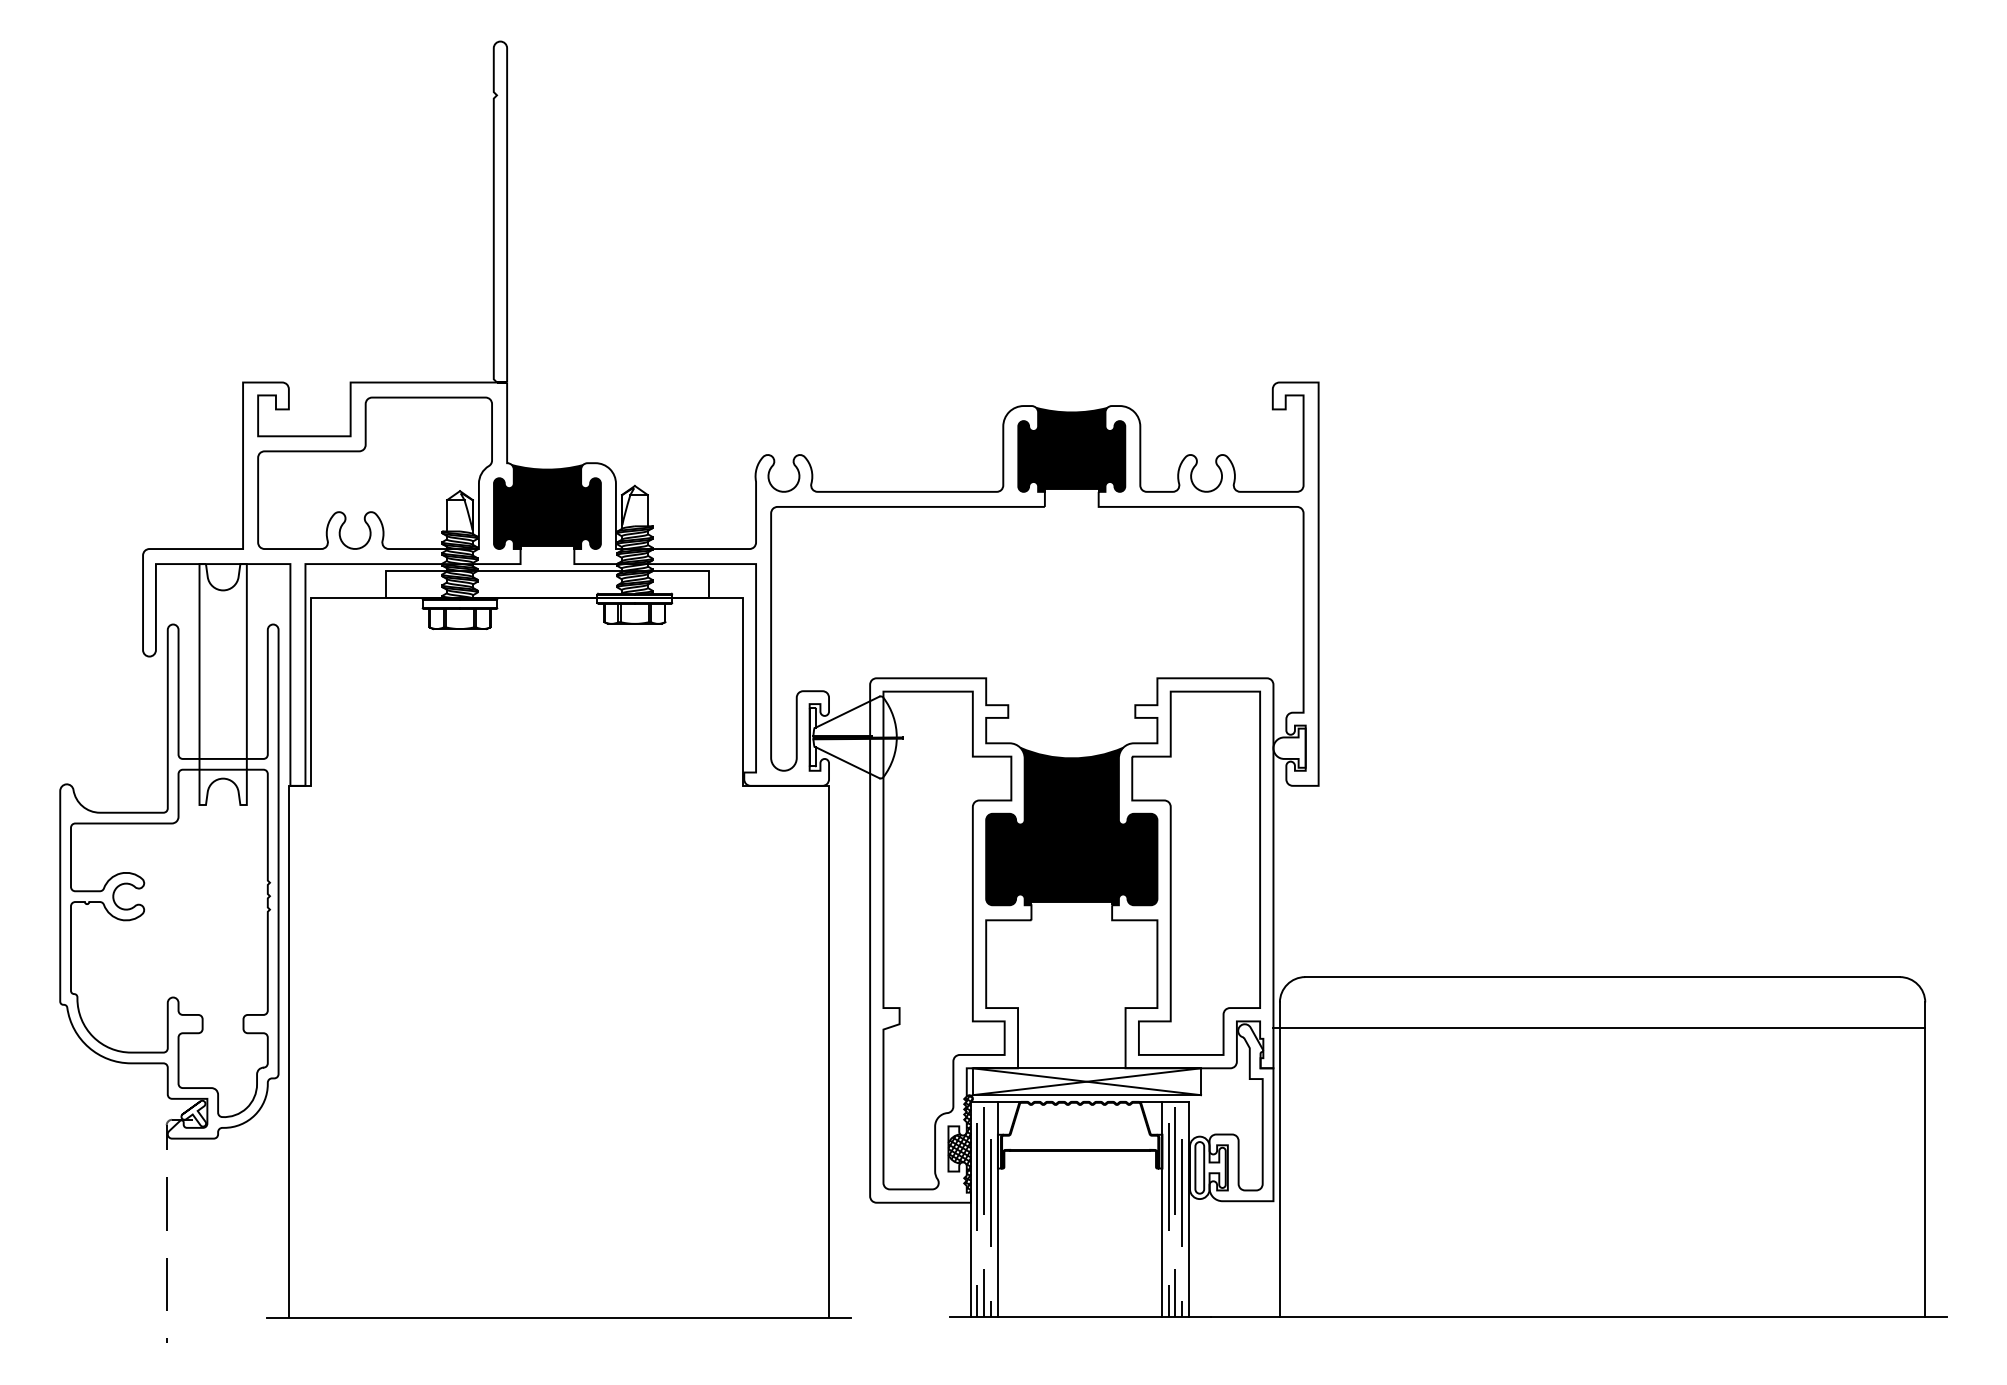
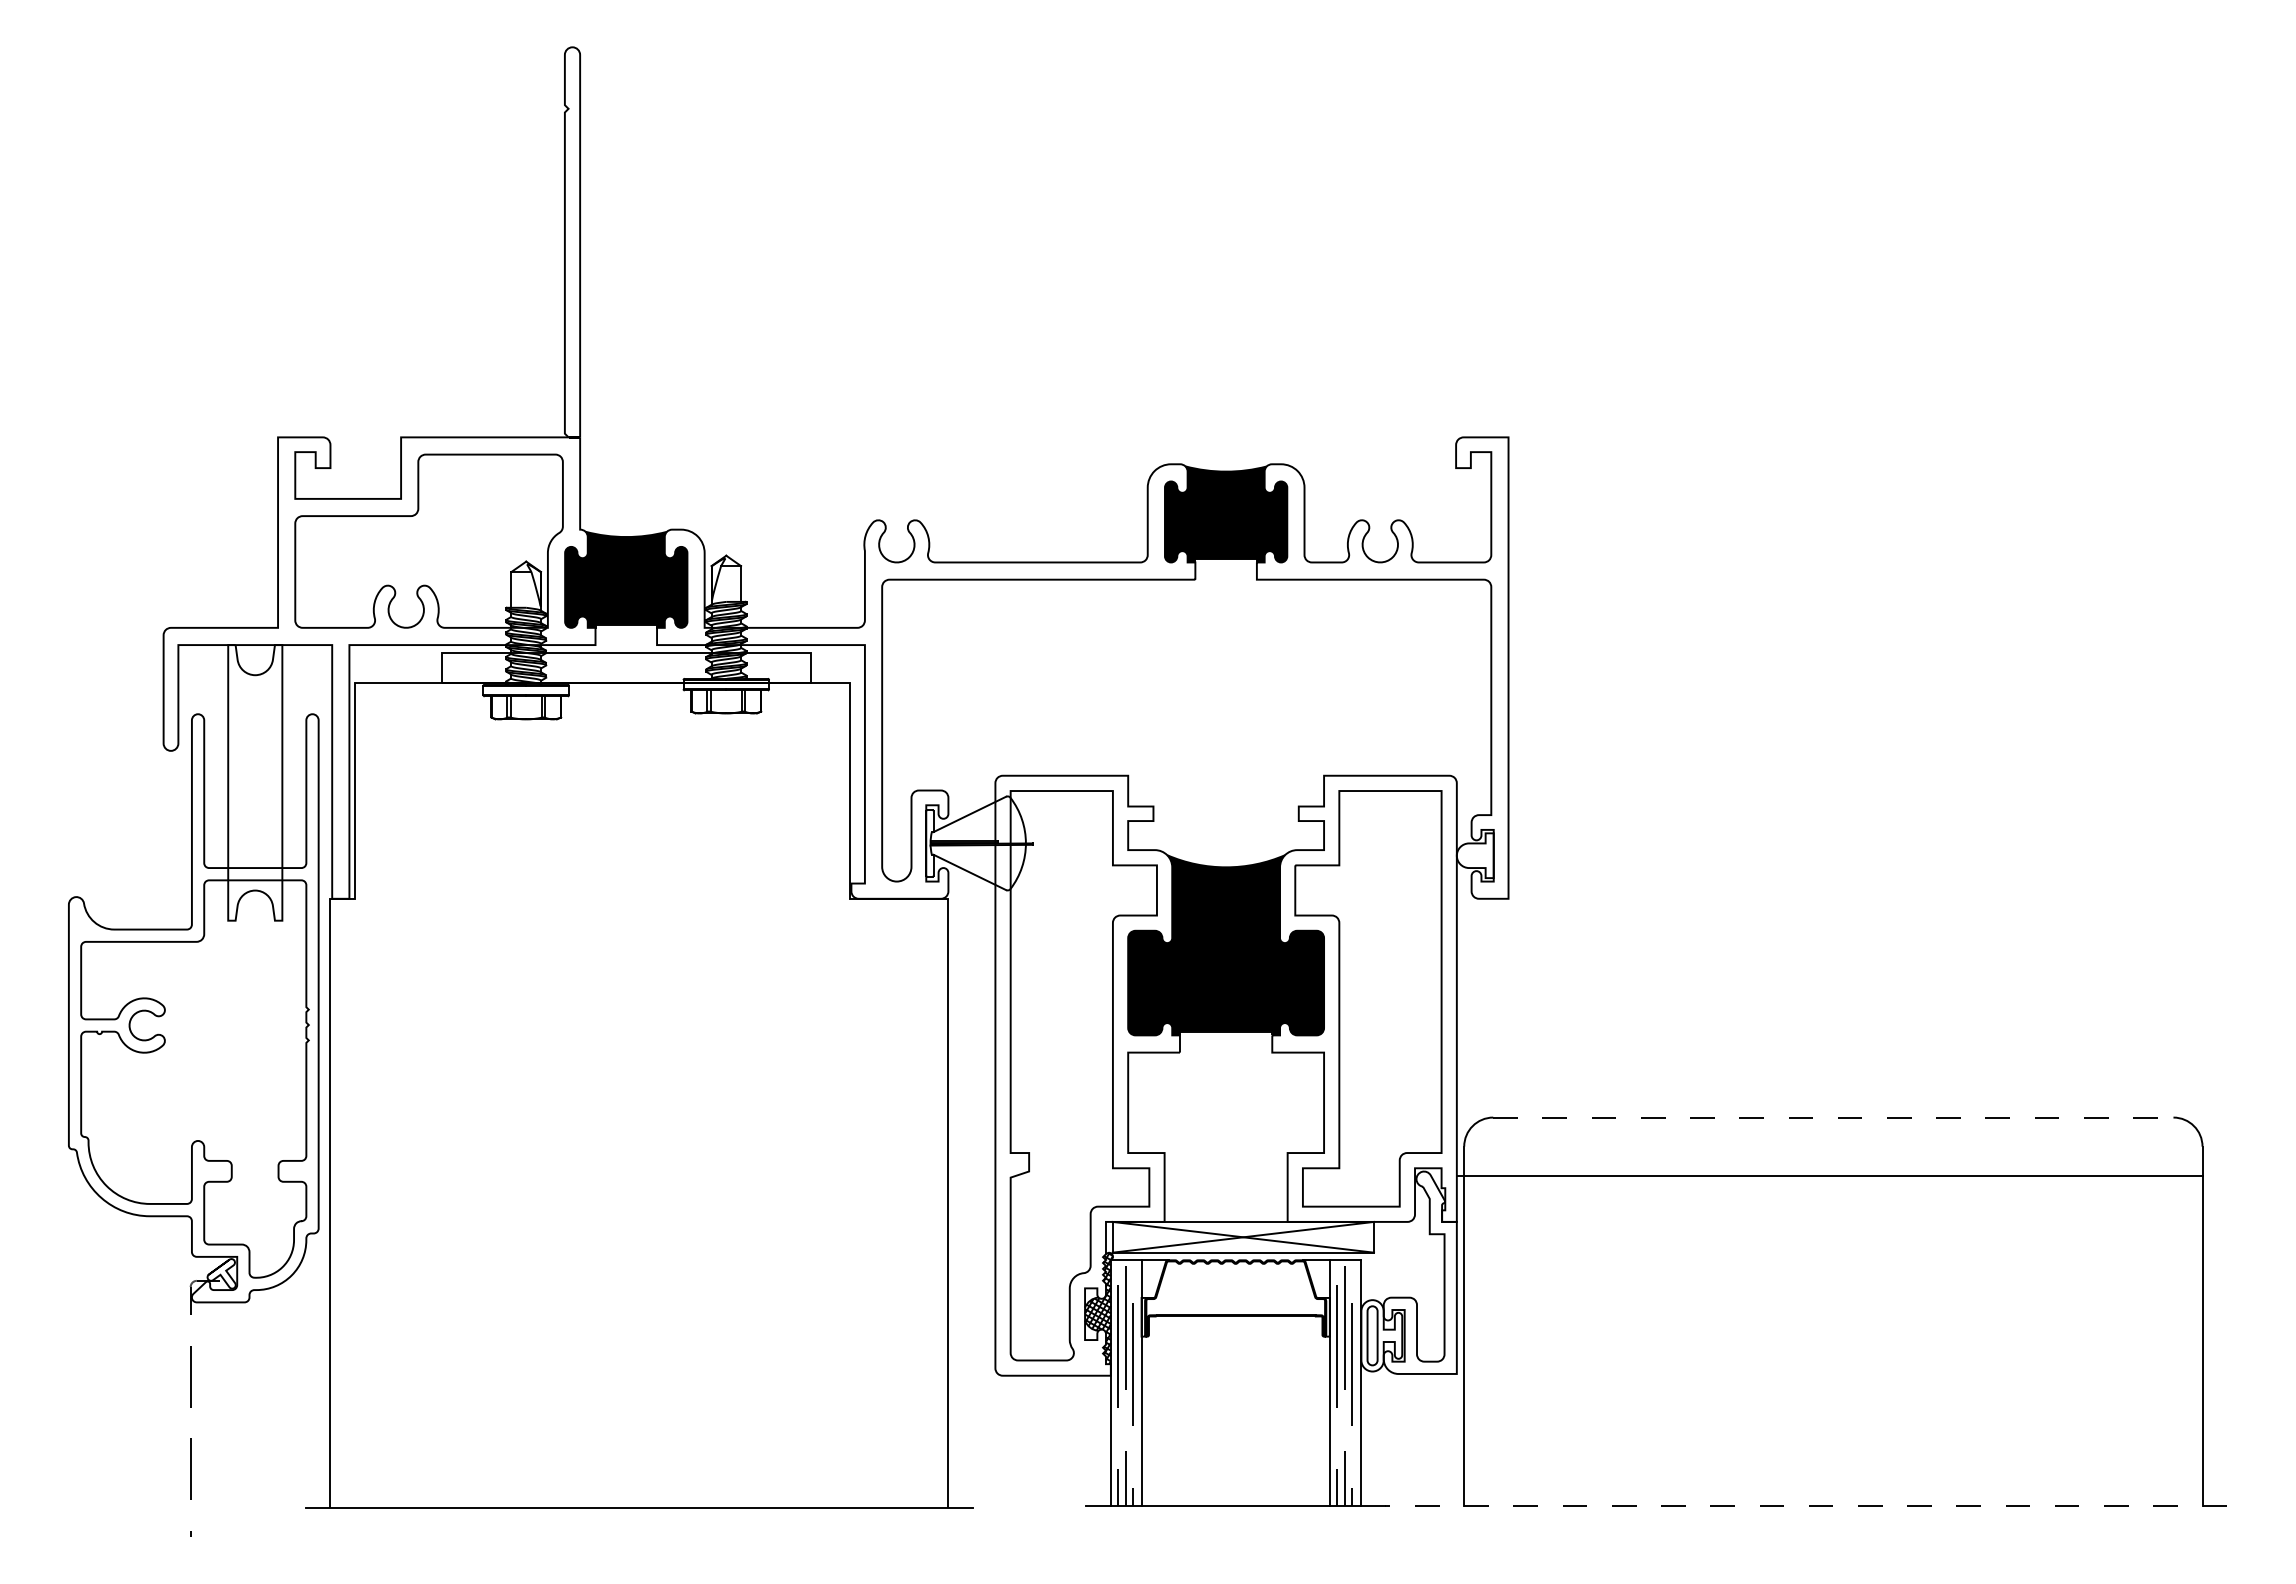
line: (1602, 977) -> (1833, 1117), solid -> dashed
line: (1579, 1317) -> (1806, 1506), solid -> dashed

